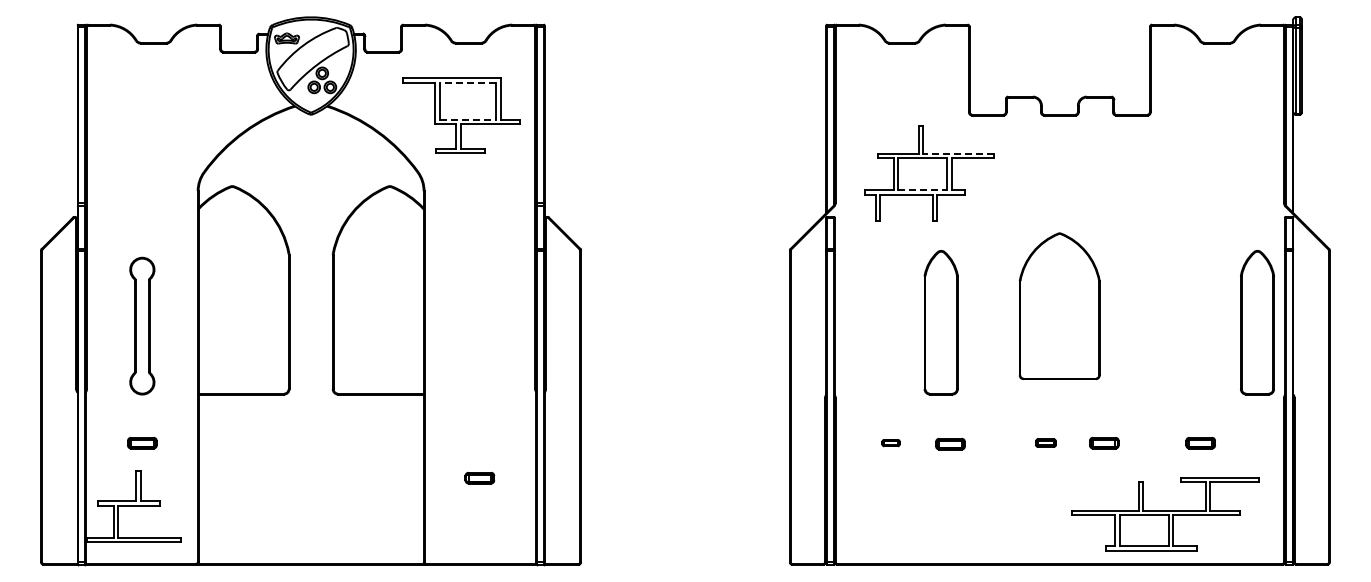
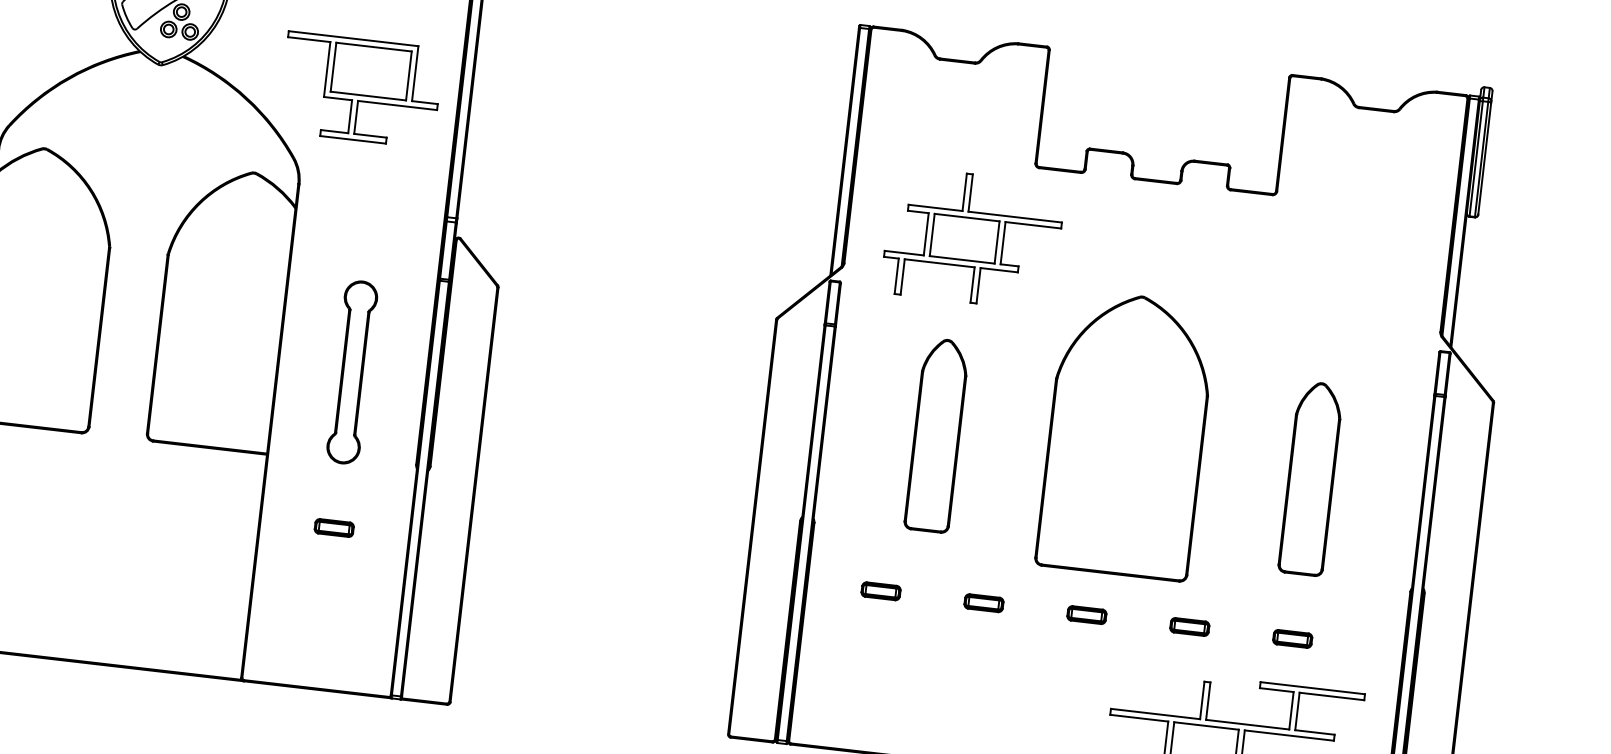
line: (467, 82) -> (373, 46), dashed -> solid
line: (468, 119) -> (368, 95), dashed -> solid
line: (958, 153) -> (1015, 216), dashed -> solid
line: (923, 190) -> (963, 260), dashed -> solid
part: (1059, 306) -> (1125, 435), size x1.43
part: (940, 322) -> (936, 435), moved
part: (1257, 322) -> (1311, 478), moved
part: (479, 325) -> (351, 371), added
part: (890, 442) -> (880, 590), size x1.67
part: (1045, 442) -> (1086, 614), size x1.43
part: (1104, 442) -> (1190, 626), moved
part: (950, 443) -> (984, 602), moved
part: (479, 477) -> (333, 527), moved

